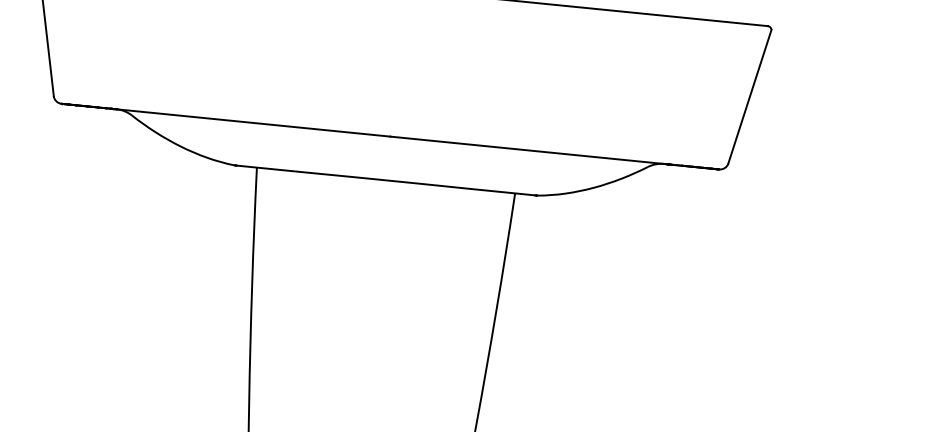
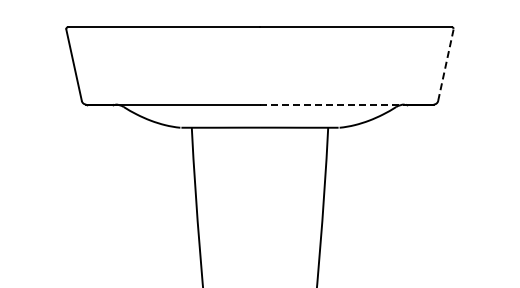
line: (749, 95) -> (445, 64), solid -> dashed
line: (527, 150) -> (332, 104), solid -> dashed

